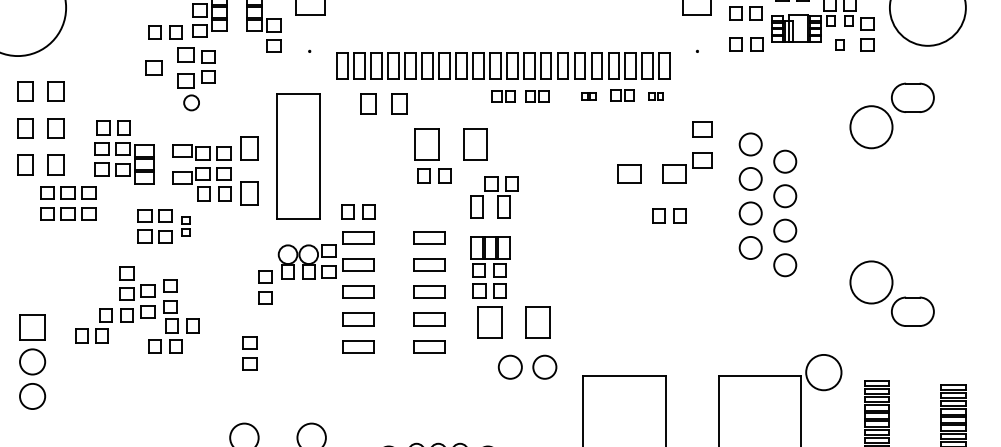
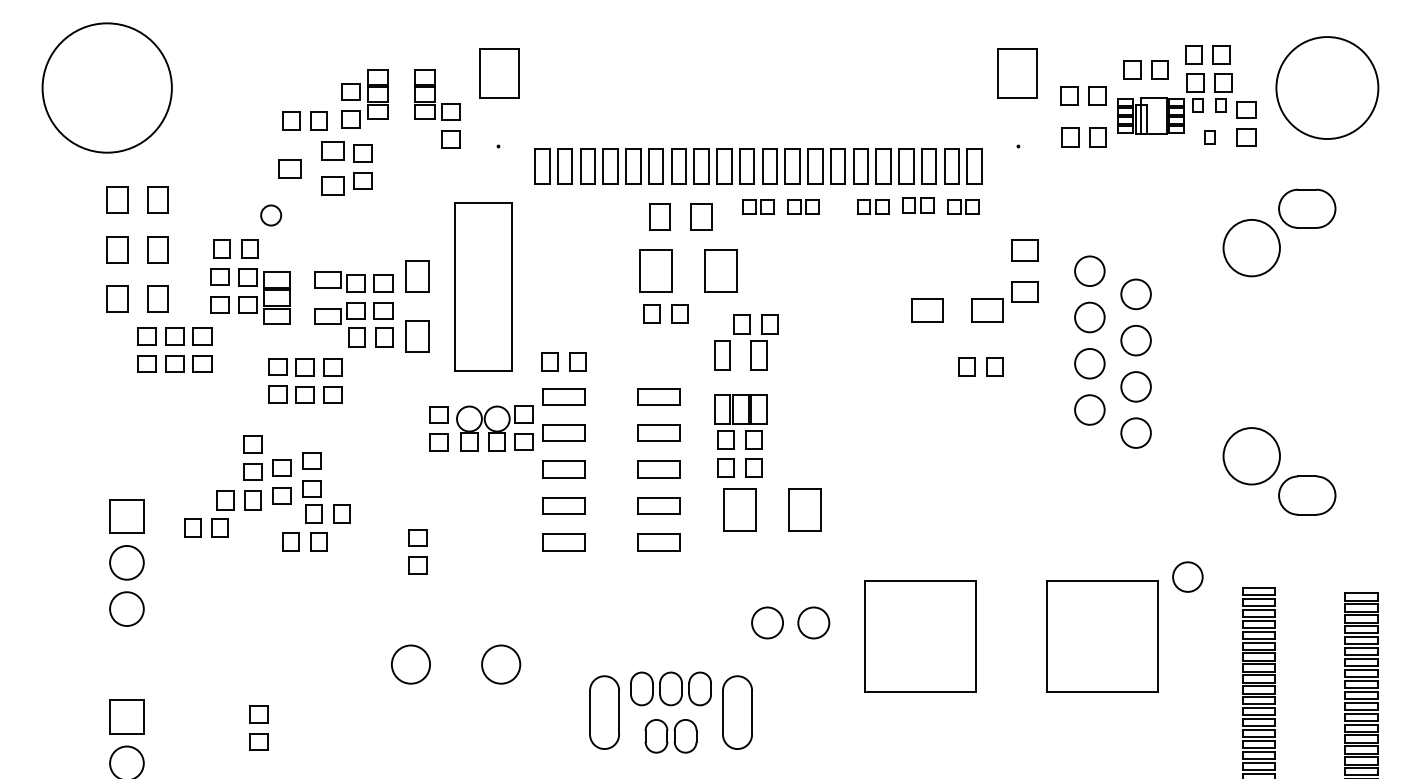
part: (589, 96) -> (873, 206), size x1.67
part: (656, 96) -> (963, 206), size x1.67
part: (191, 102) -> (271, 215), moved
part: (376, 103) -> (670, 216), moved
part: (185, 225) -> (332, 380), size x1.67
part: (264, 287) -> (438, 428), moved
part: (522, 366) -> (783, 622), moved
circle: (823, 372) -> (1187, 576), size x0.62

